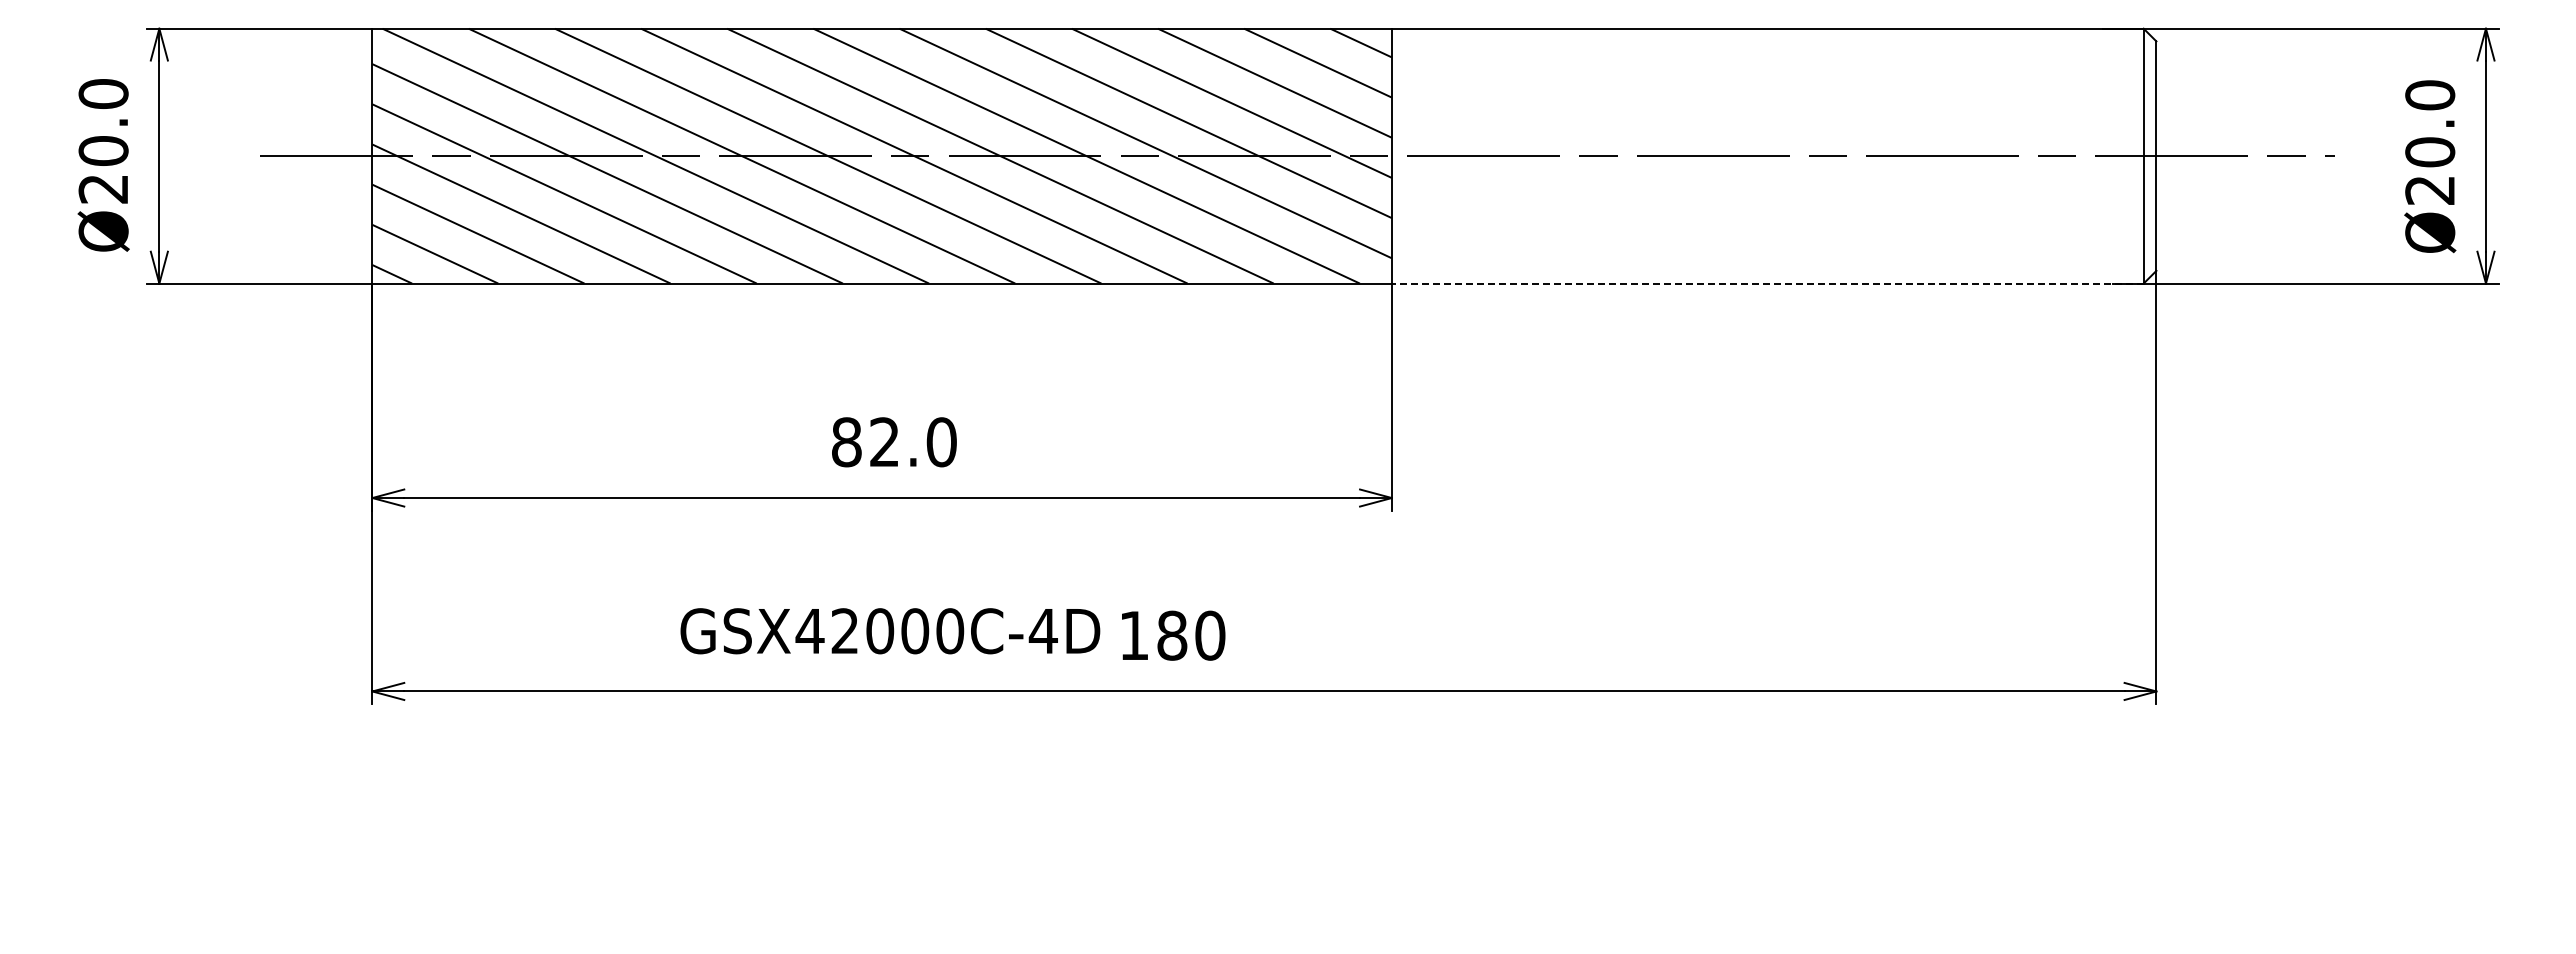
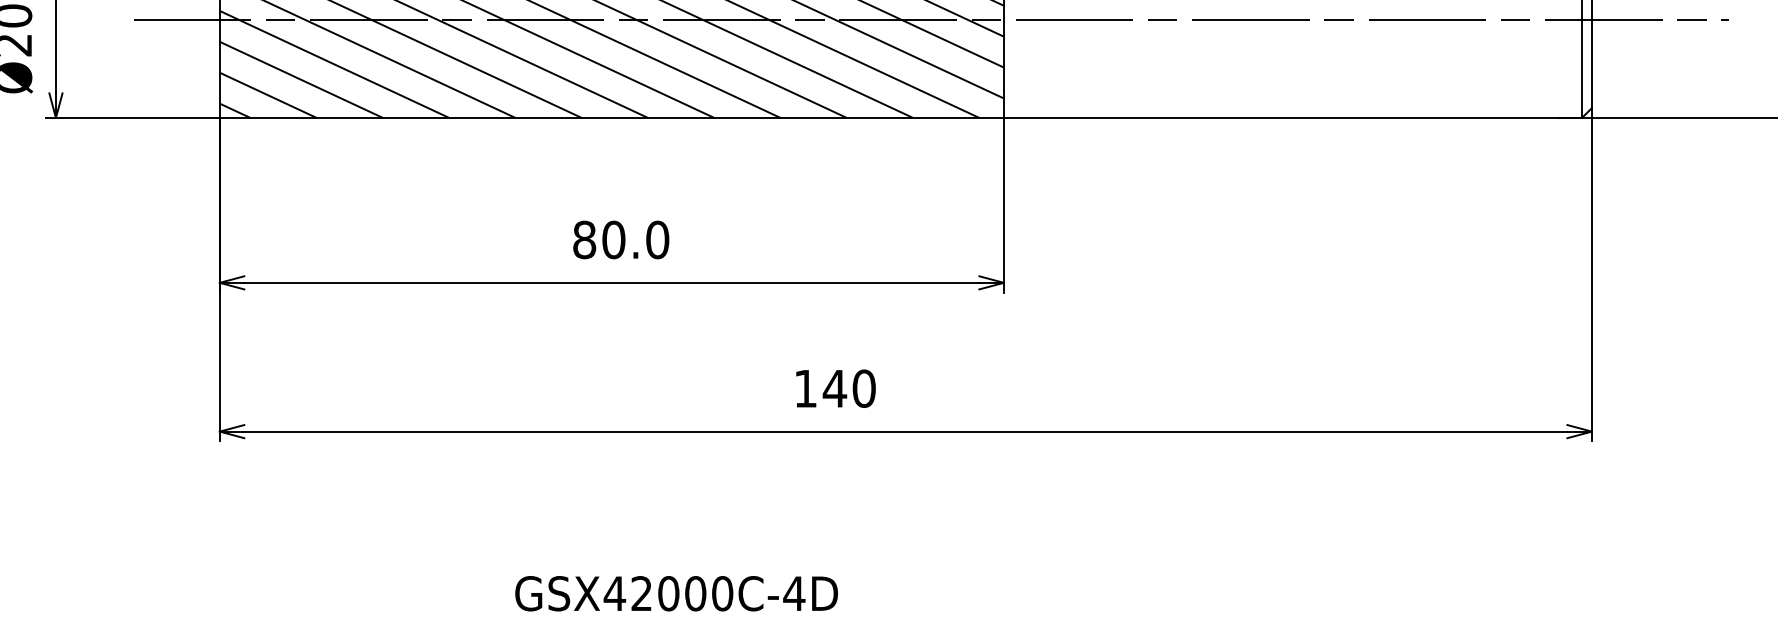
line: (1767, 283) -> (1292, 117), dashed -> solid
text: (884, 442) -> (613, 240), 82.0 -> 80.0
text: (890, 631) -> (676, 593), moved
text: (1172, 635) -> (835, 388), 180 -> 140

